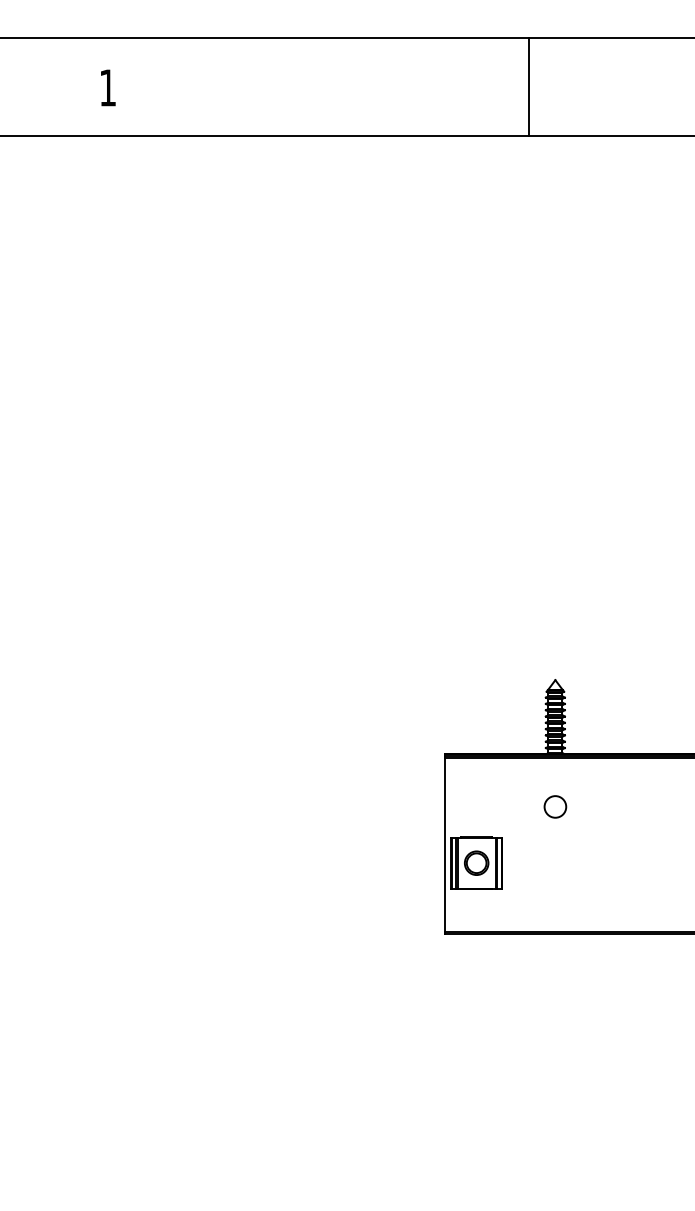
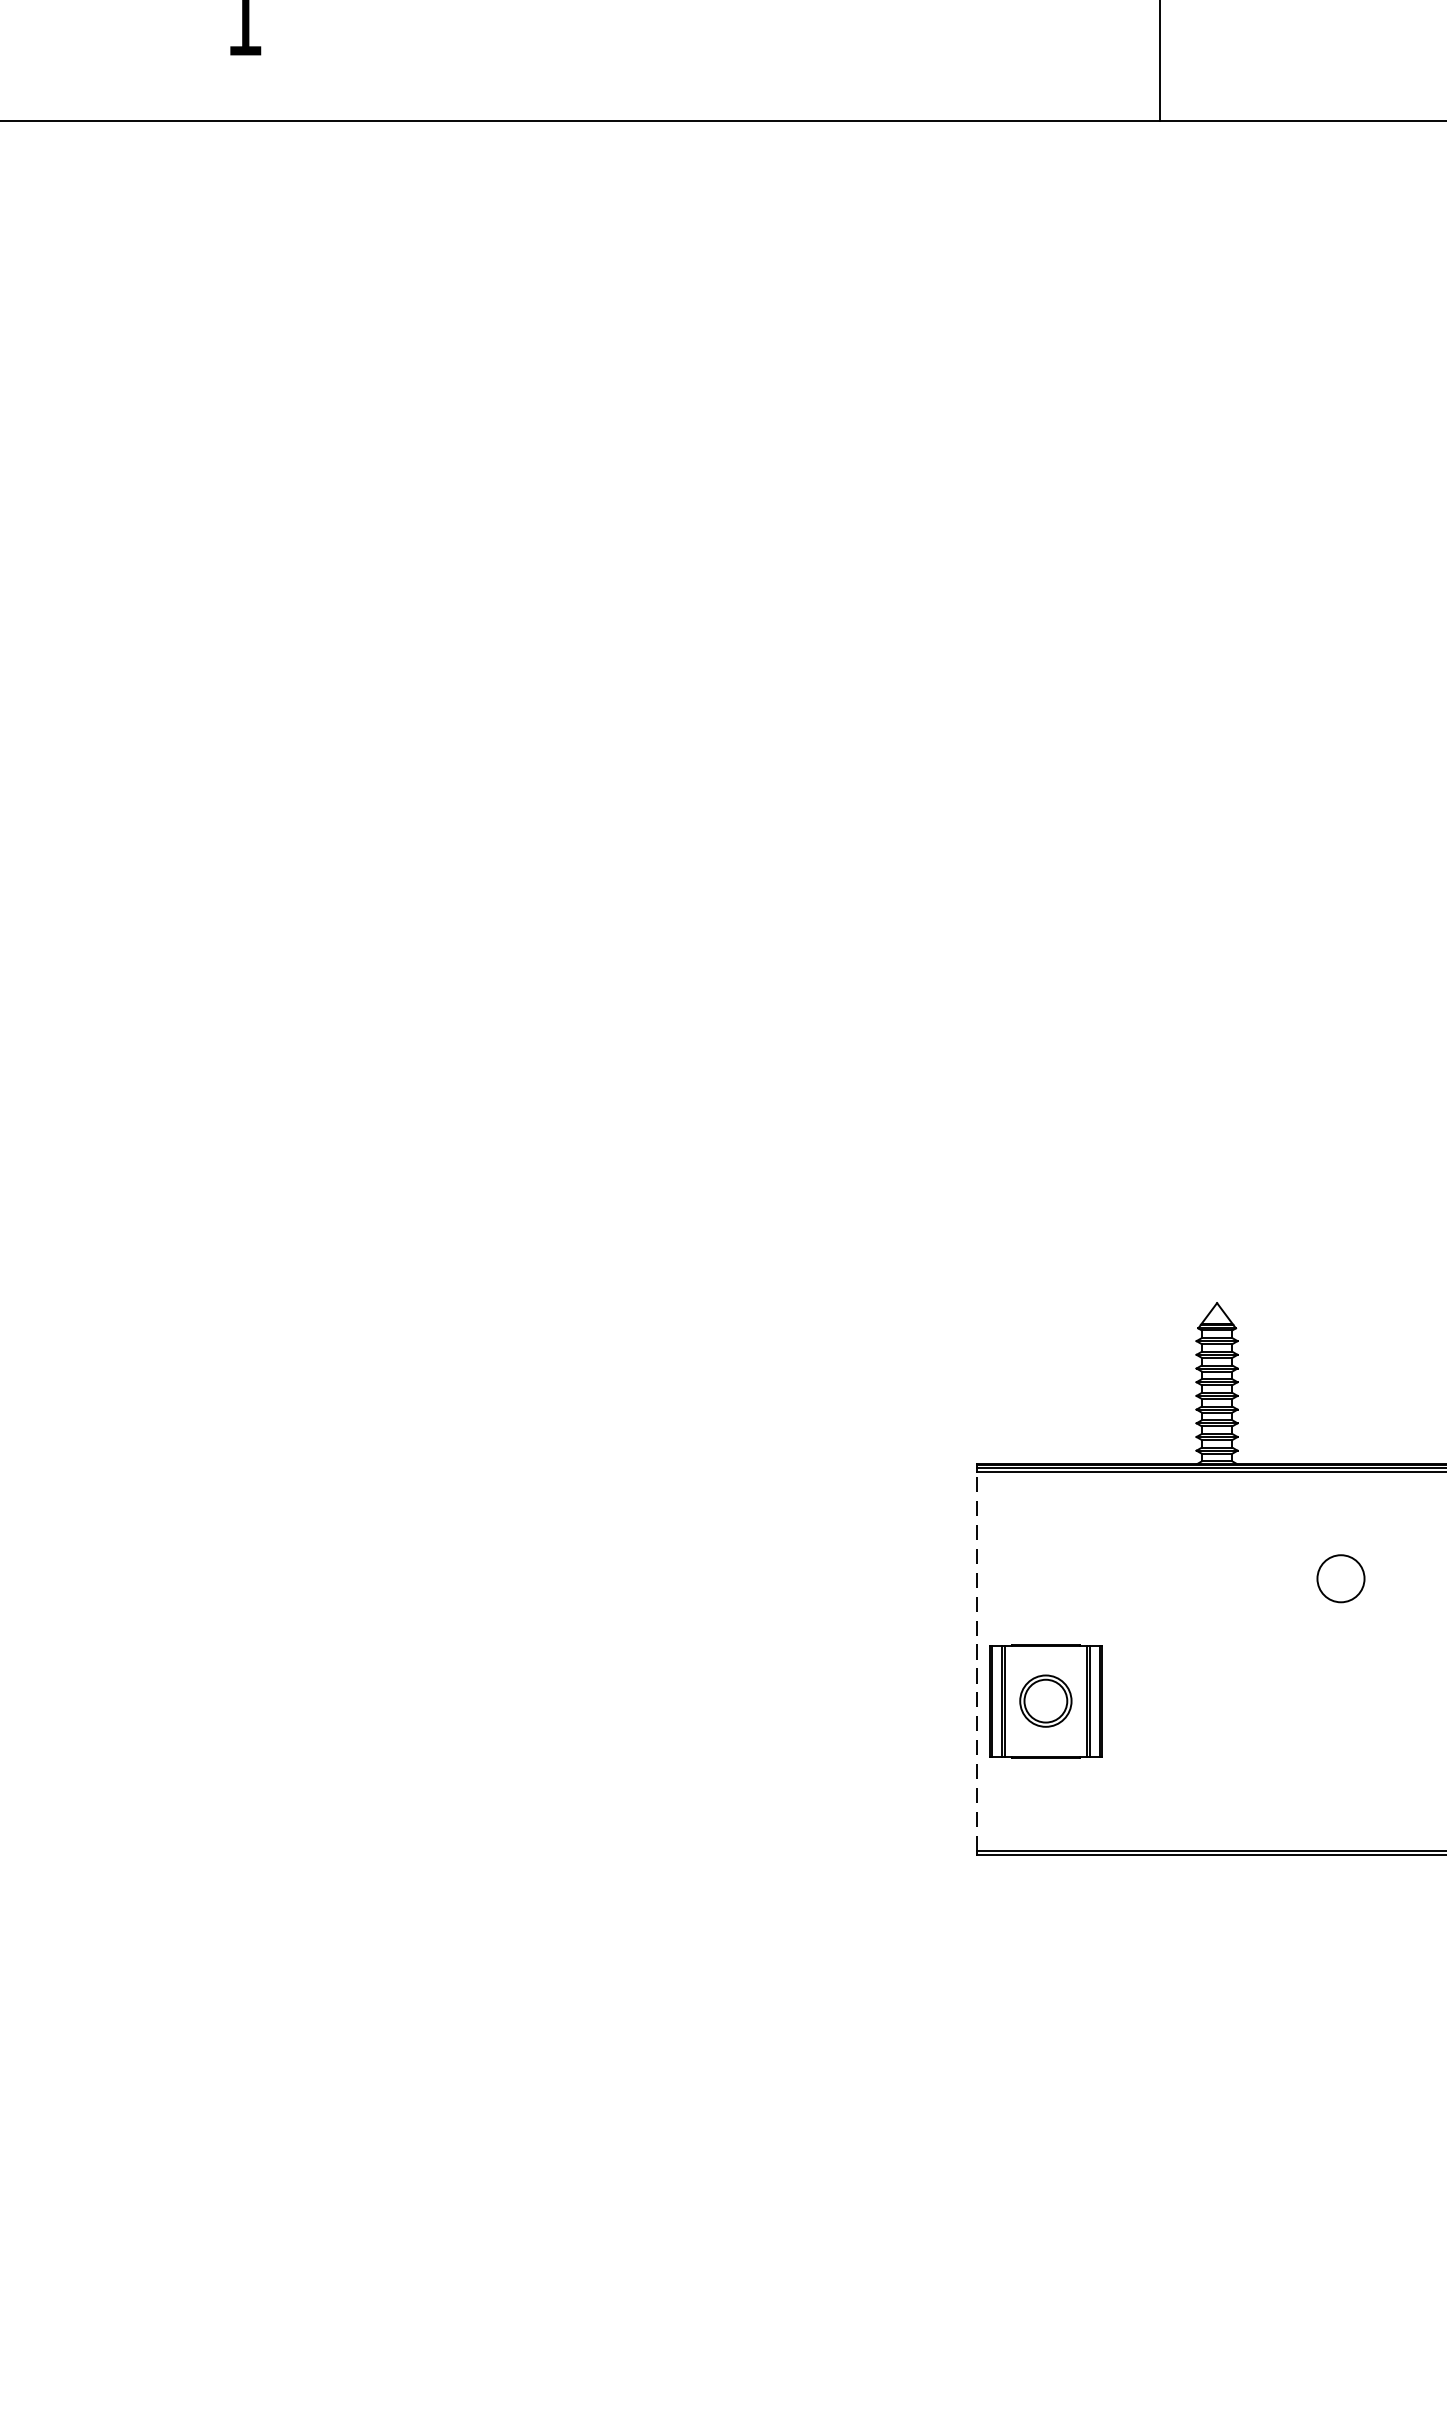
circle: (555, 806) -> (1341, 1577), moved
line: (445, 844) -> (978, 1660), solid -> dashed

